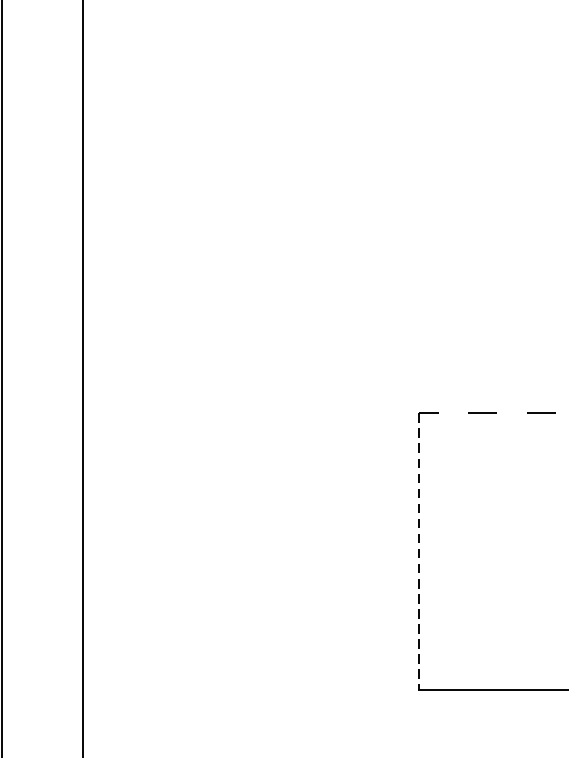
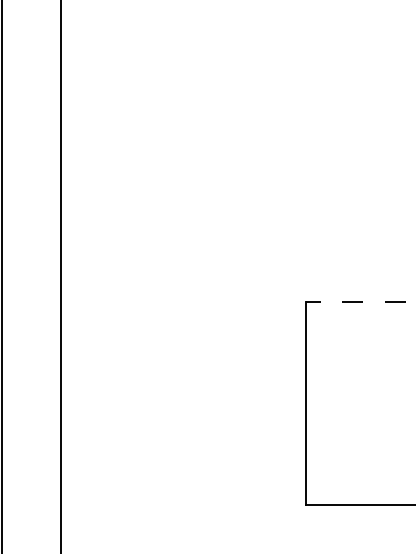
line: (419, 552) -> (306, 403), dashed -> solid

